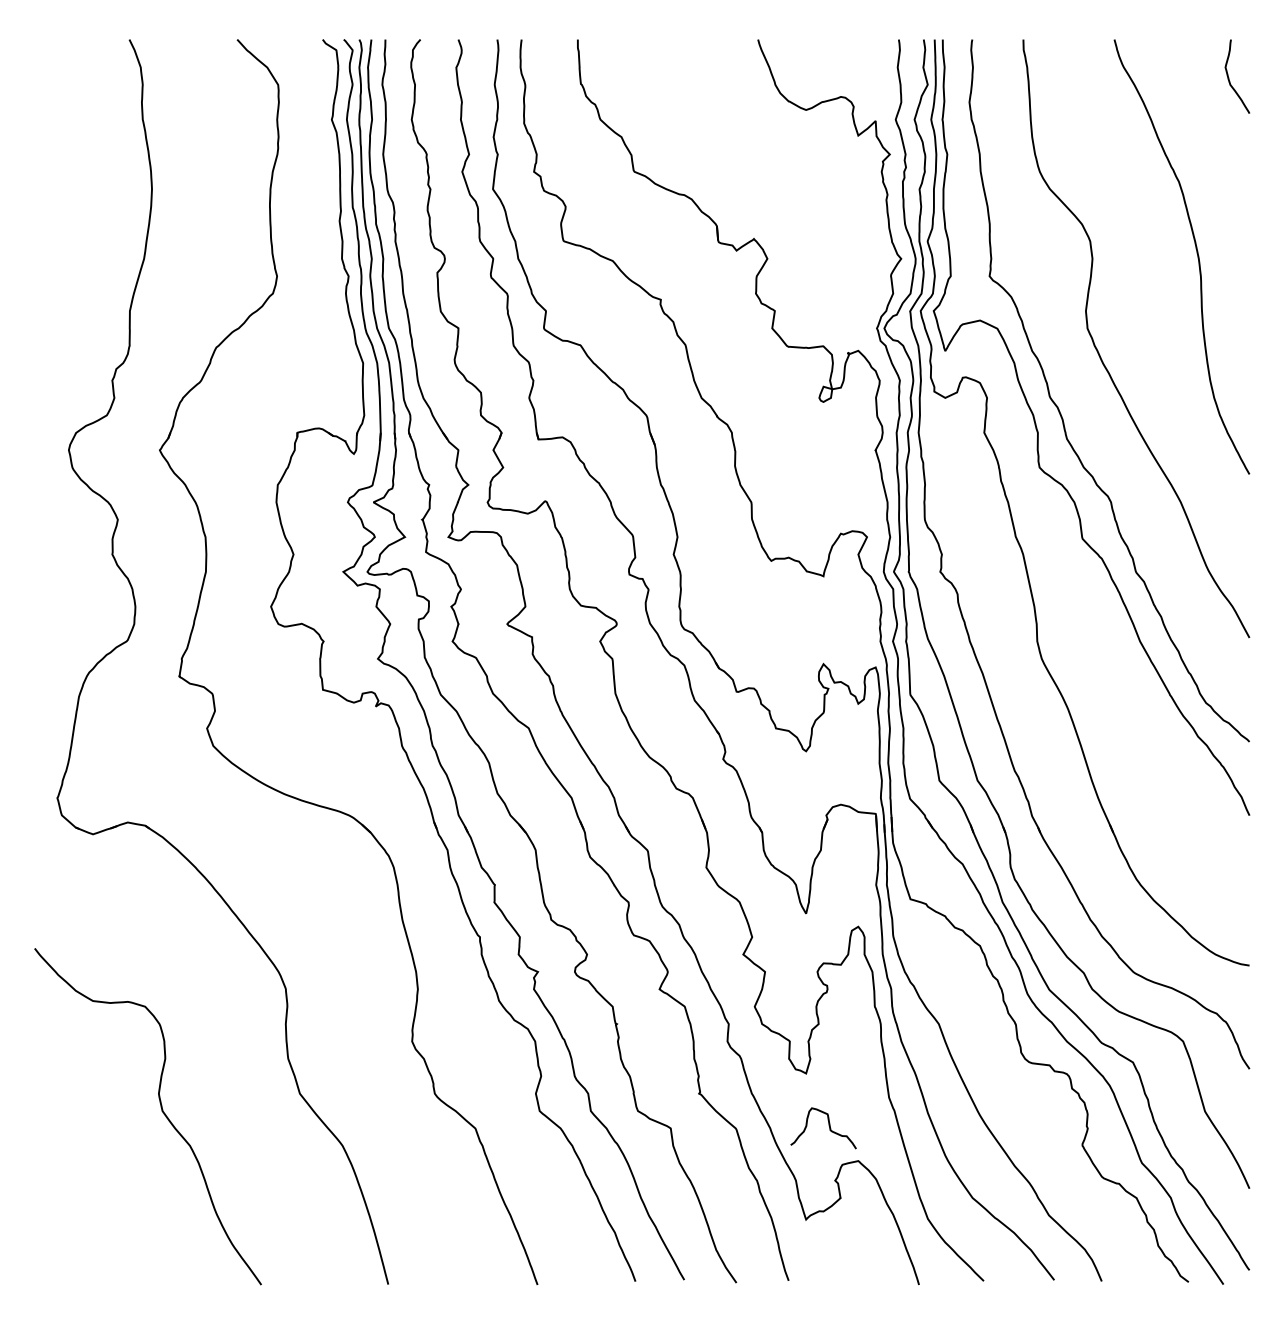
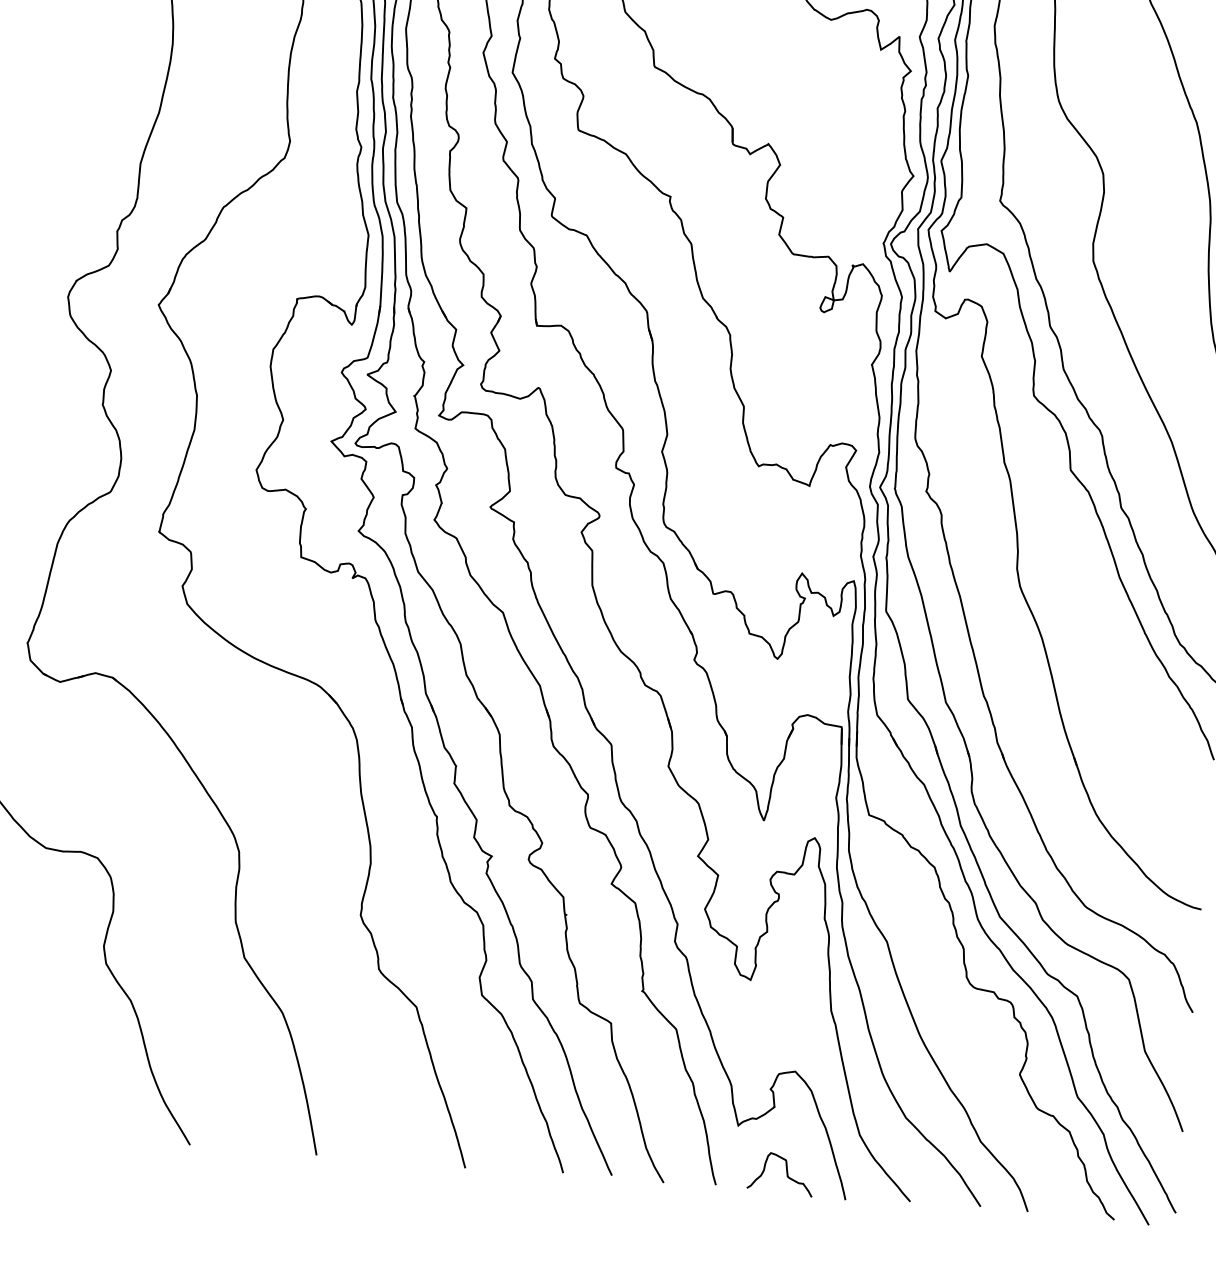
curve: (828, 1125) -> (786, 1171), moved

